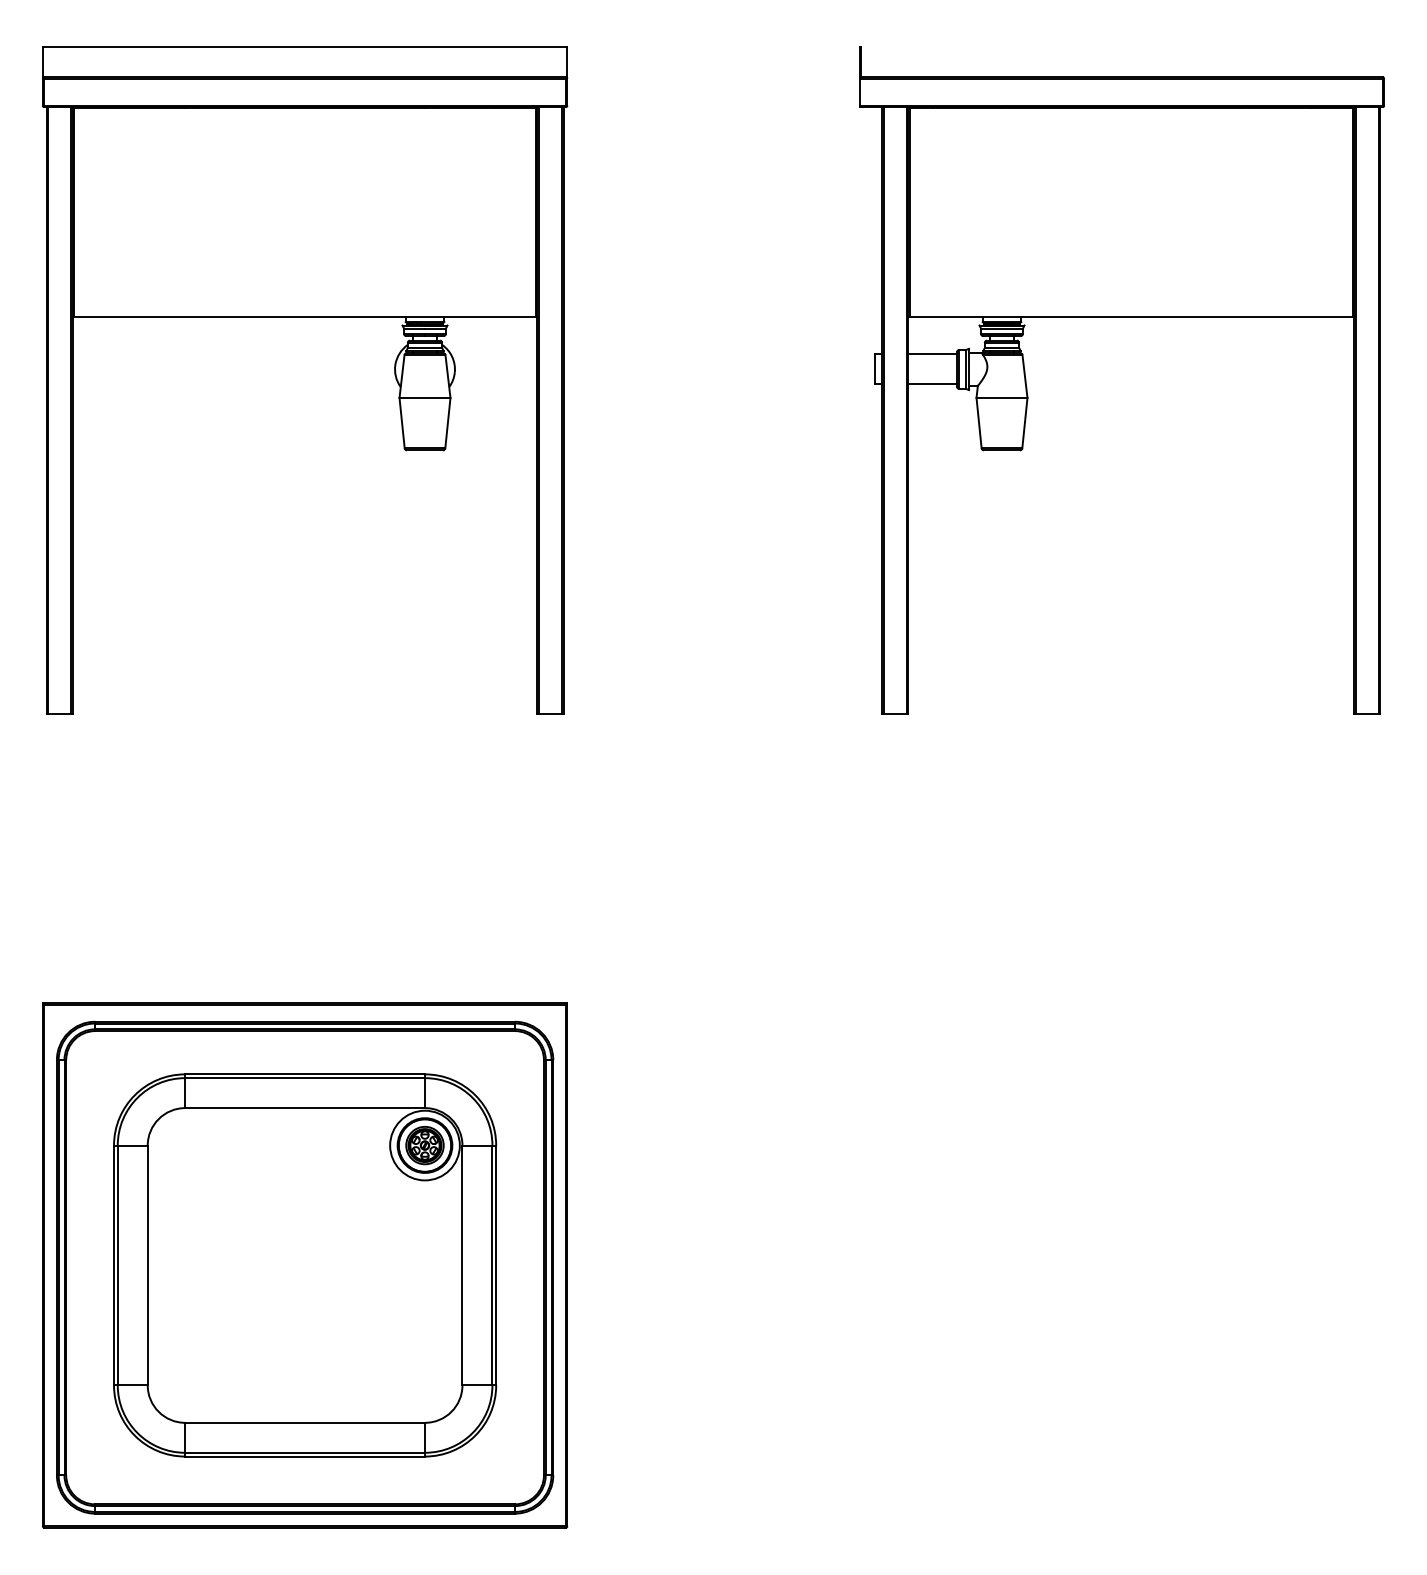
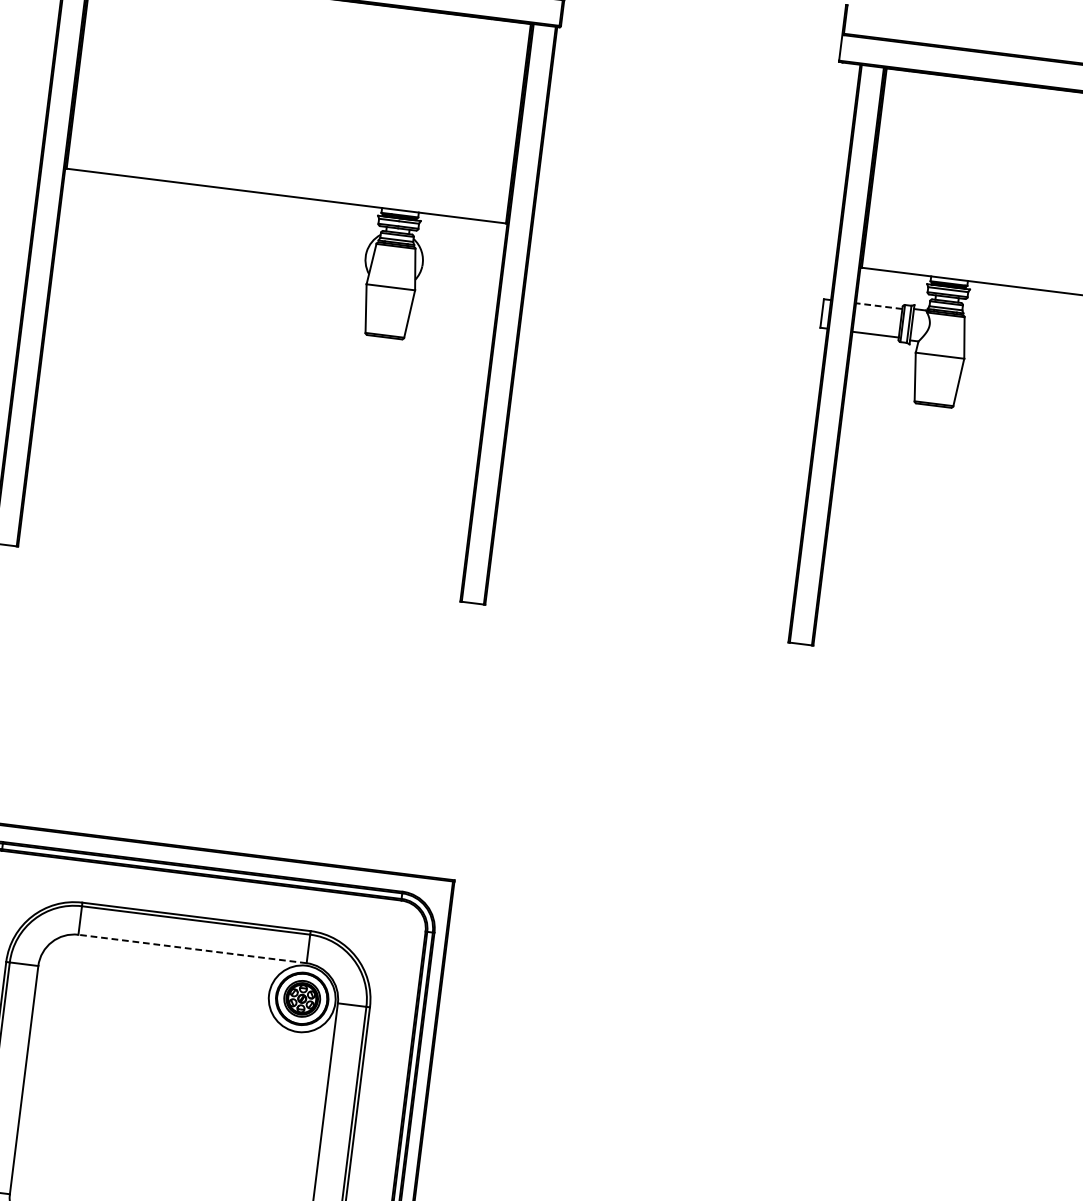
line: (932, 354) -> (879, 306), solid -> dashed
line: (305, 1108) -> (192, 949), solid -> dashed

